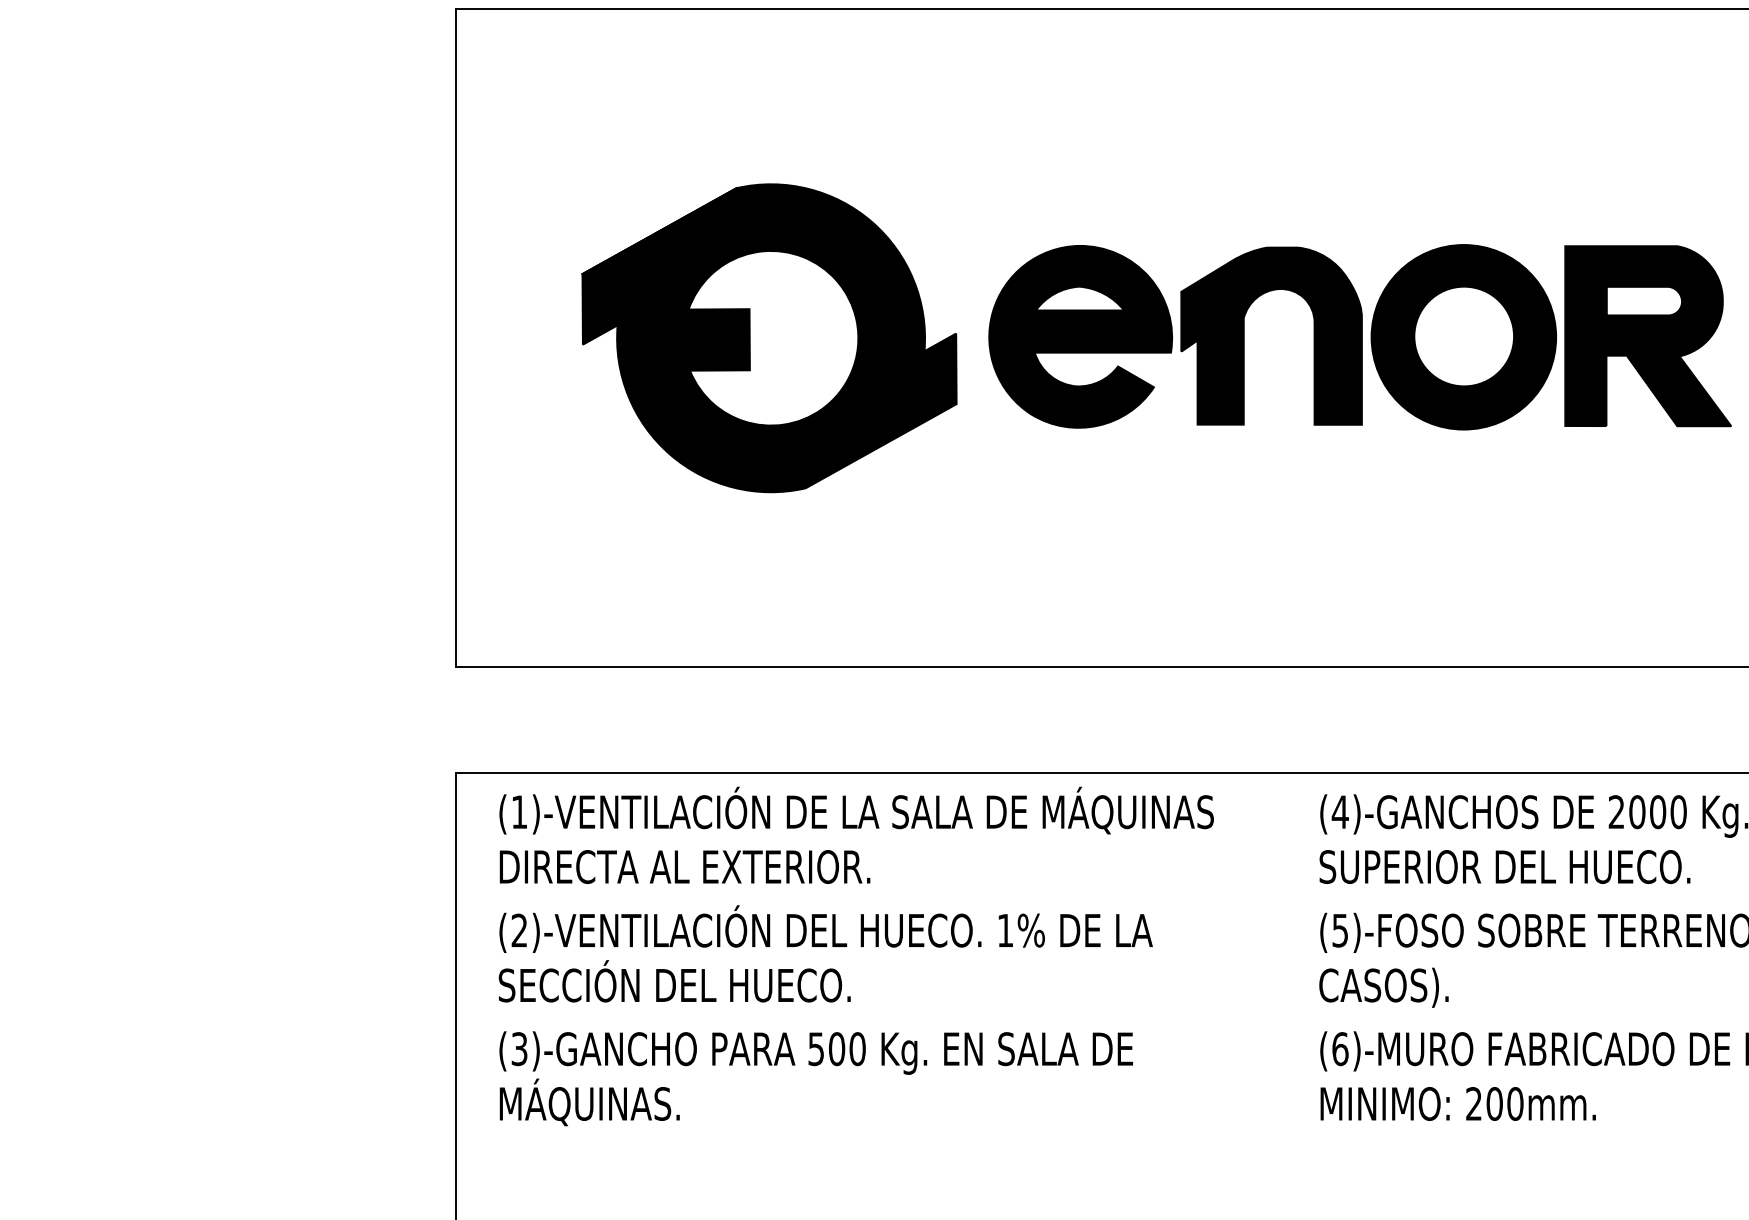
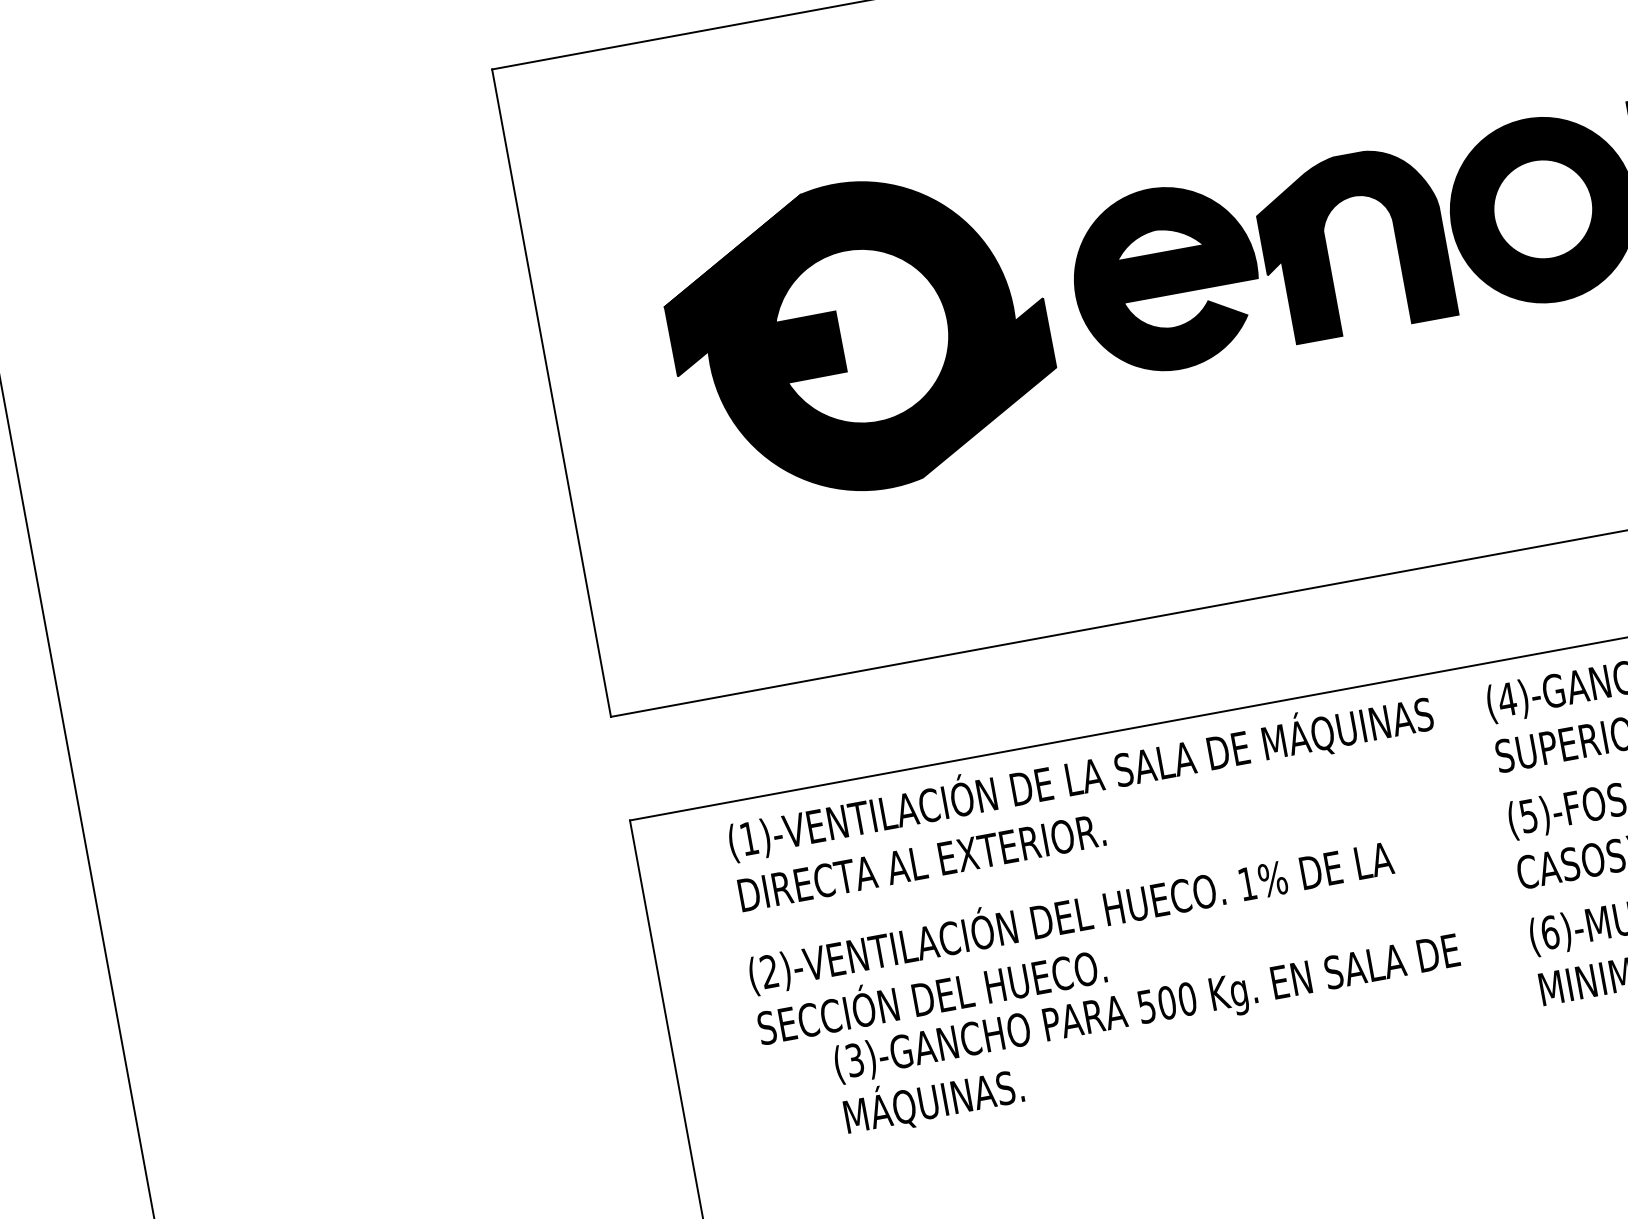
text: (856, 834) -> (1084, 799), moved
text: (825, 953) -> (1074, 938), moved
text: (815, 1078) -> (1151, 1035), moved

